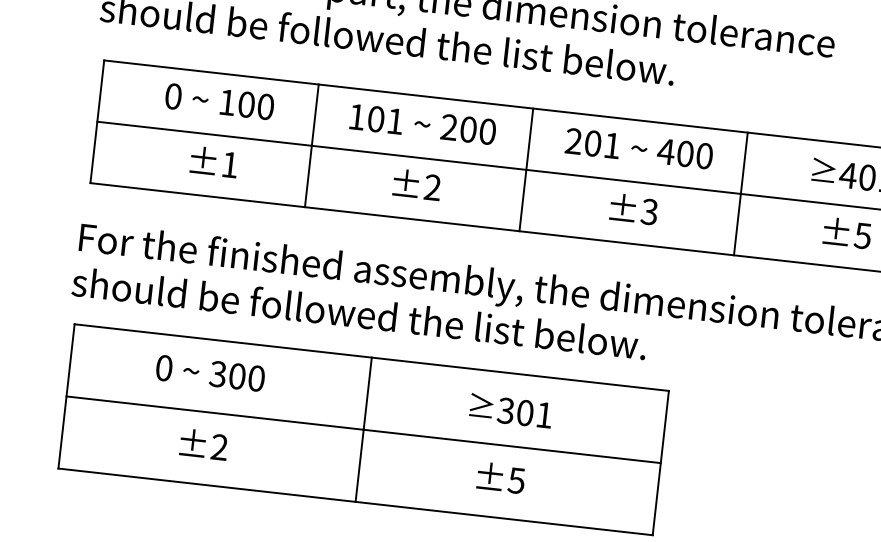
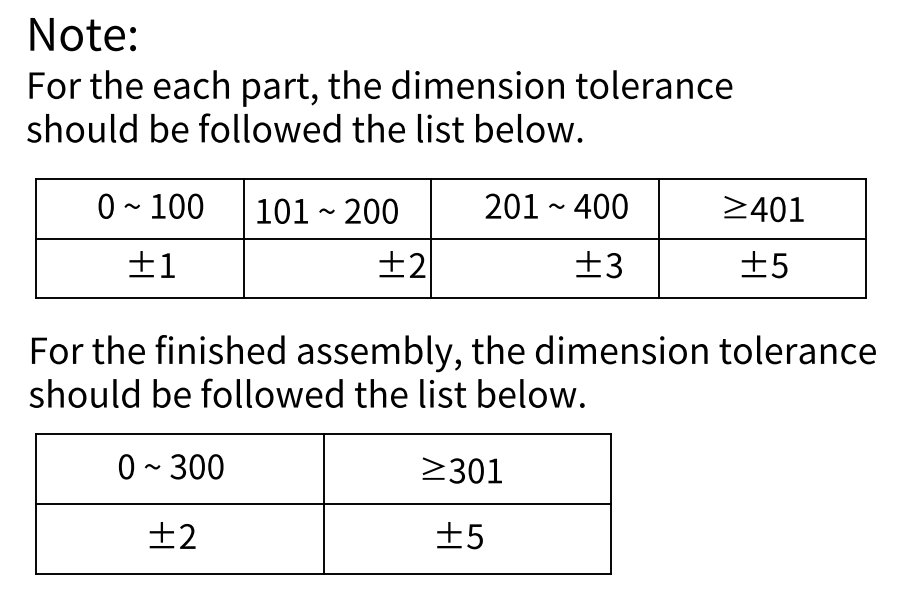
text: (423, 123) -> (327, 210), moved
line: (526, 169) -> (431, 238), moved
text: (417, 184) -> (402, 264), moved
text: (633, 209) -> (598, 264), moved

